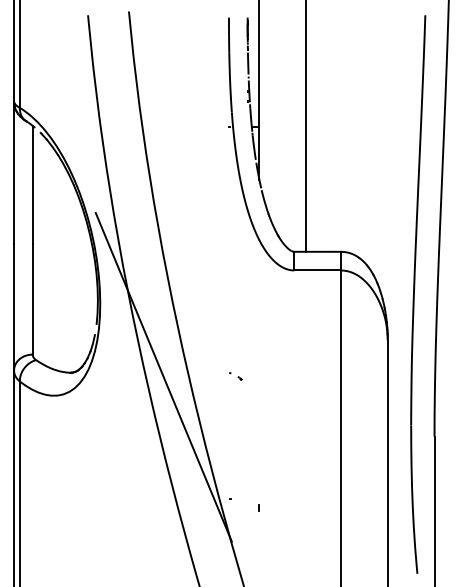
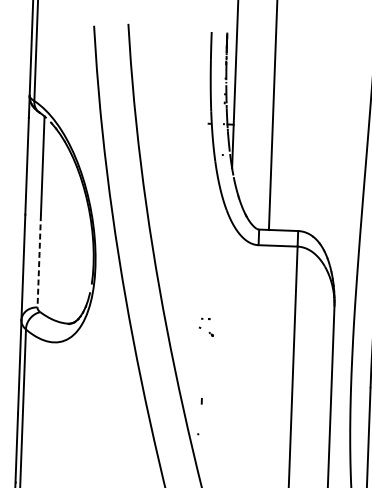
line: (32, 299) -> (39, 261), solid -> dashed
line: (163, 376) -> (146, 329), removed
part: (235, 376) -> (206, 331), size x1.4
line: (258, 507) -> (201, 401), moved

